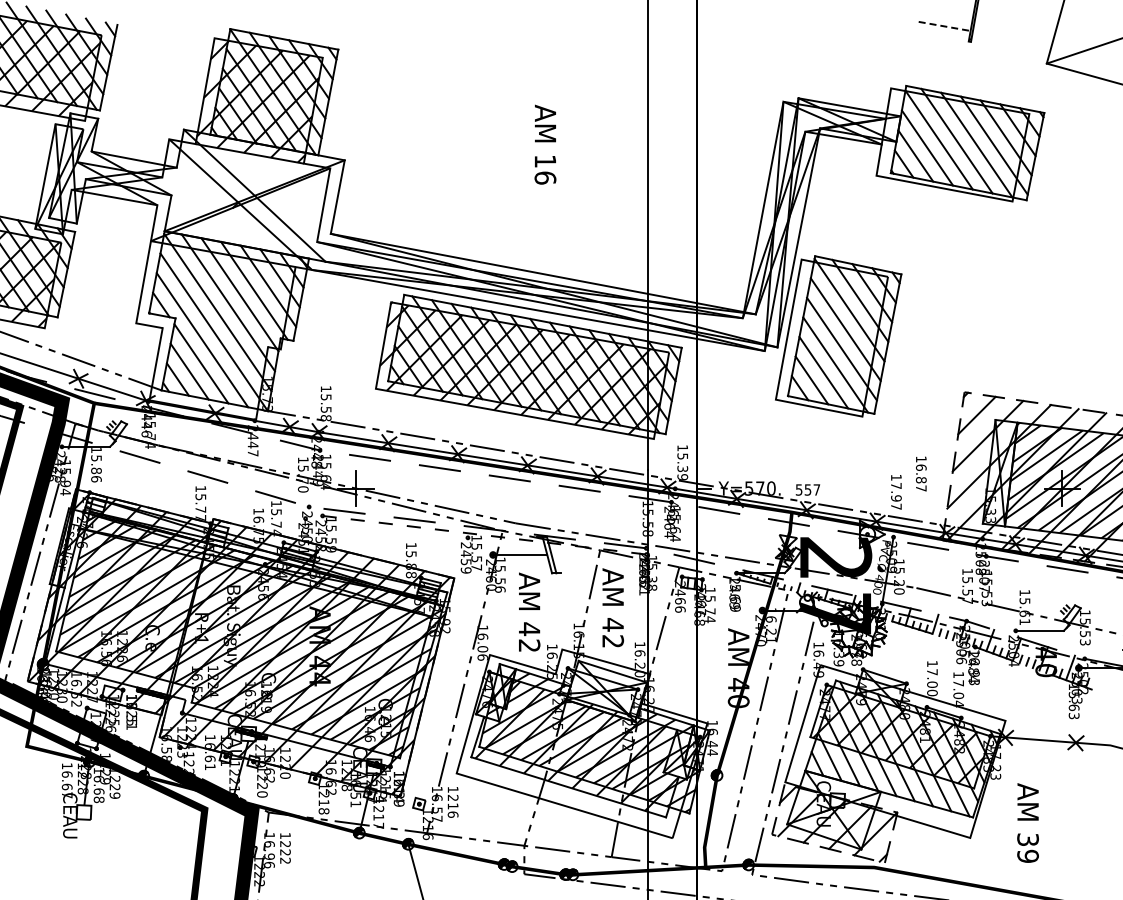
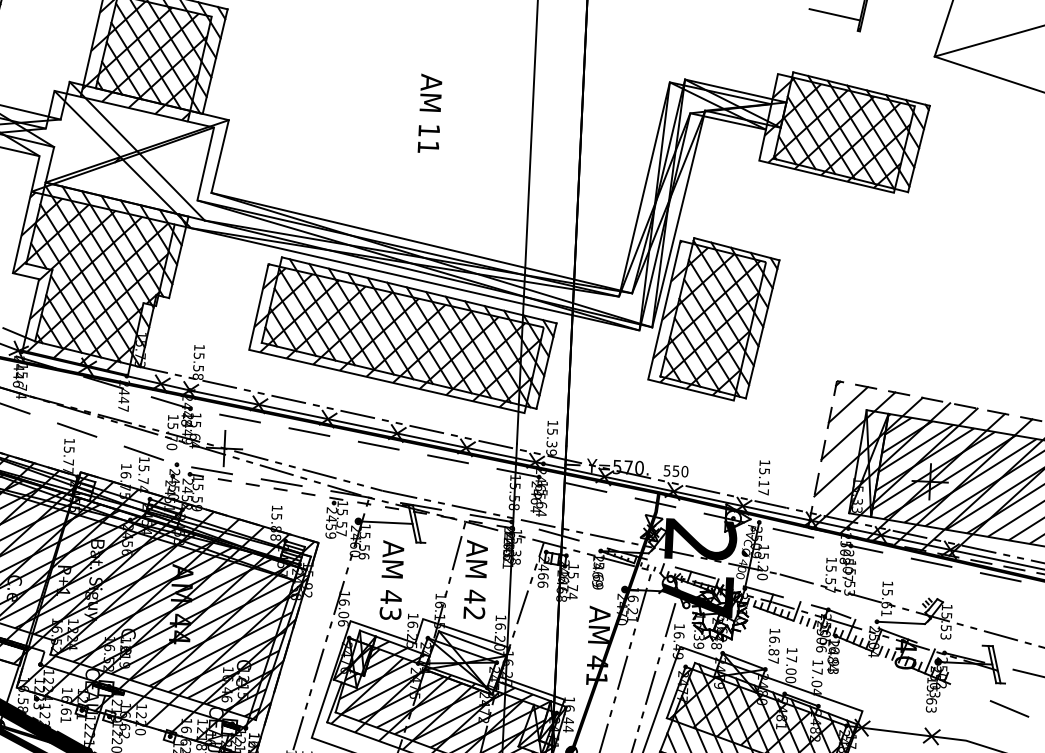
line: (945, 26) -> (835, 14), dashed -> solid
hatch: (952, 144) -> (836, 132), added
text: (545, 177) -> (428, 146), 16 -> 11
hatch: (213, 328) -> (89, 281), added
hatch: (830, 335) -> (705, 318), added
text: (921, 473) -> (774, 645), moved
text: (816, 489) -> (684, 471), 557 -> 550
text: (896, 492) -> (764, 477), 17.97 -> 15.17
text: (529, 645) -> (390, 613), 42 -> 43
text: (738, 701) -> (596, 679), 40 -> 41

